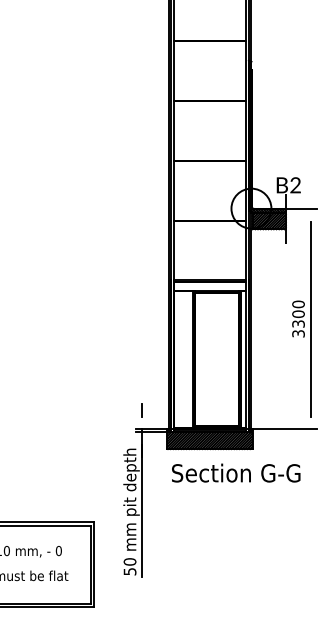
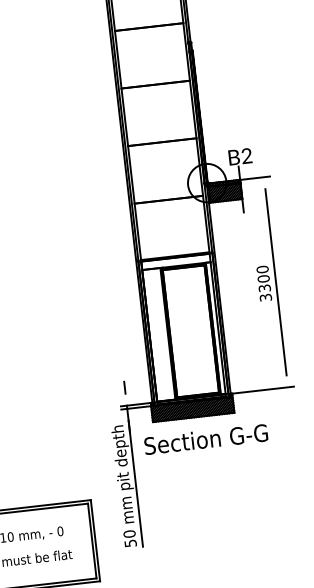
text: (236, 472) -> (206, 438), moved

